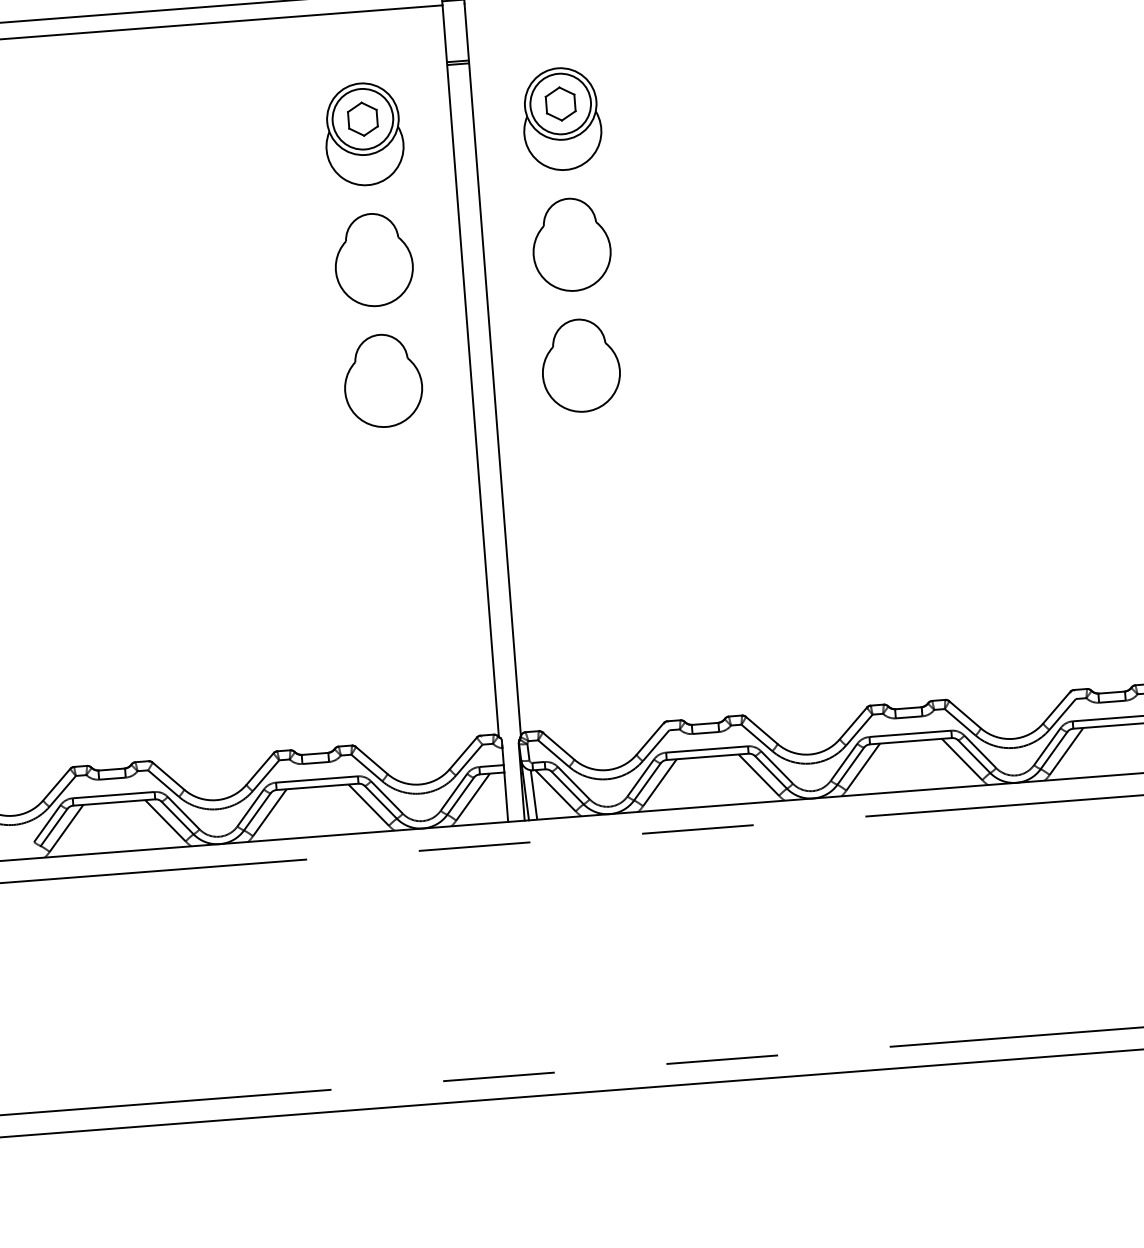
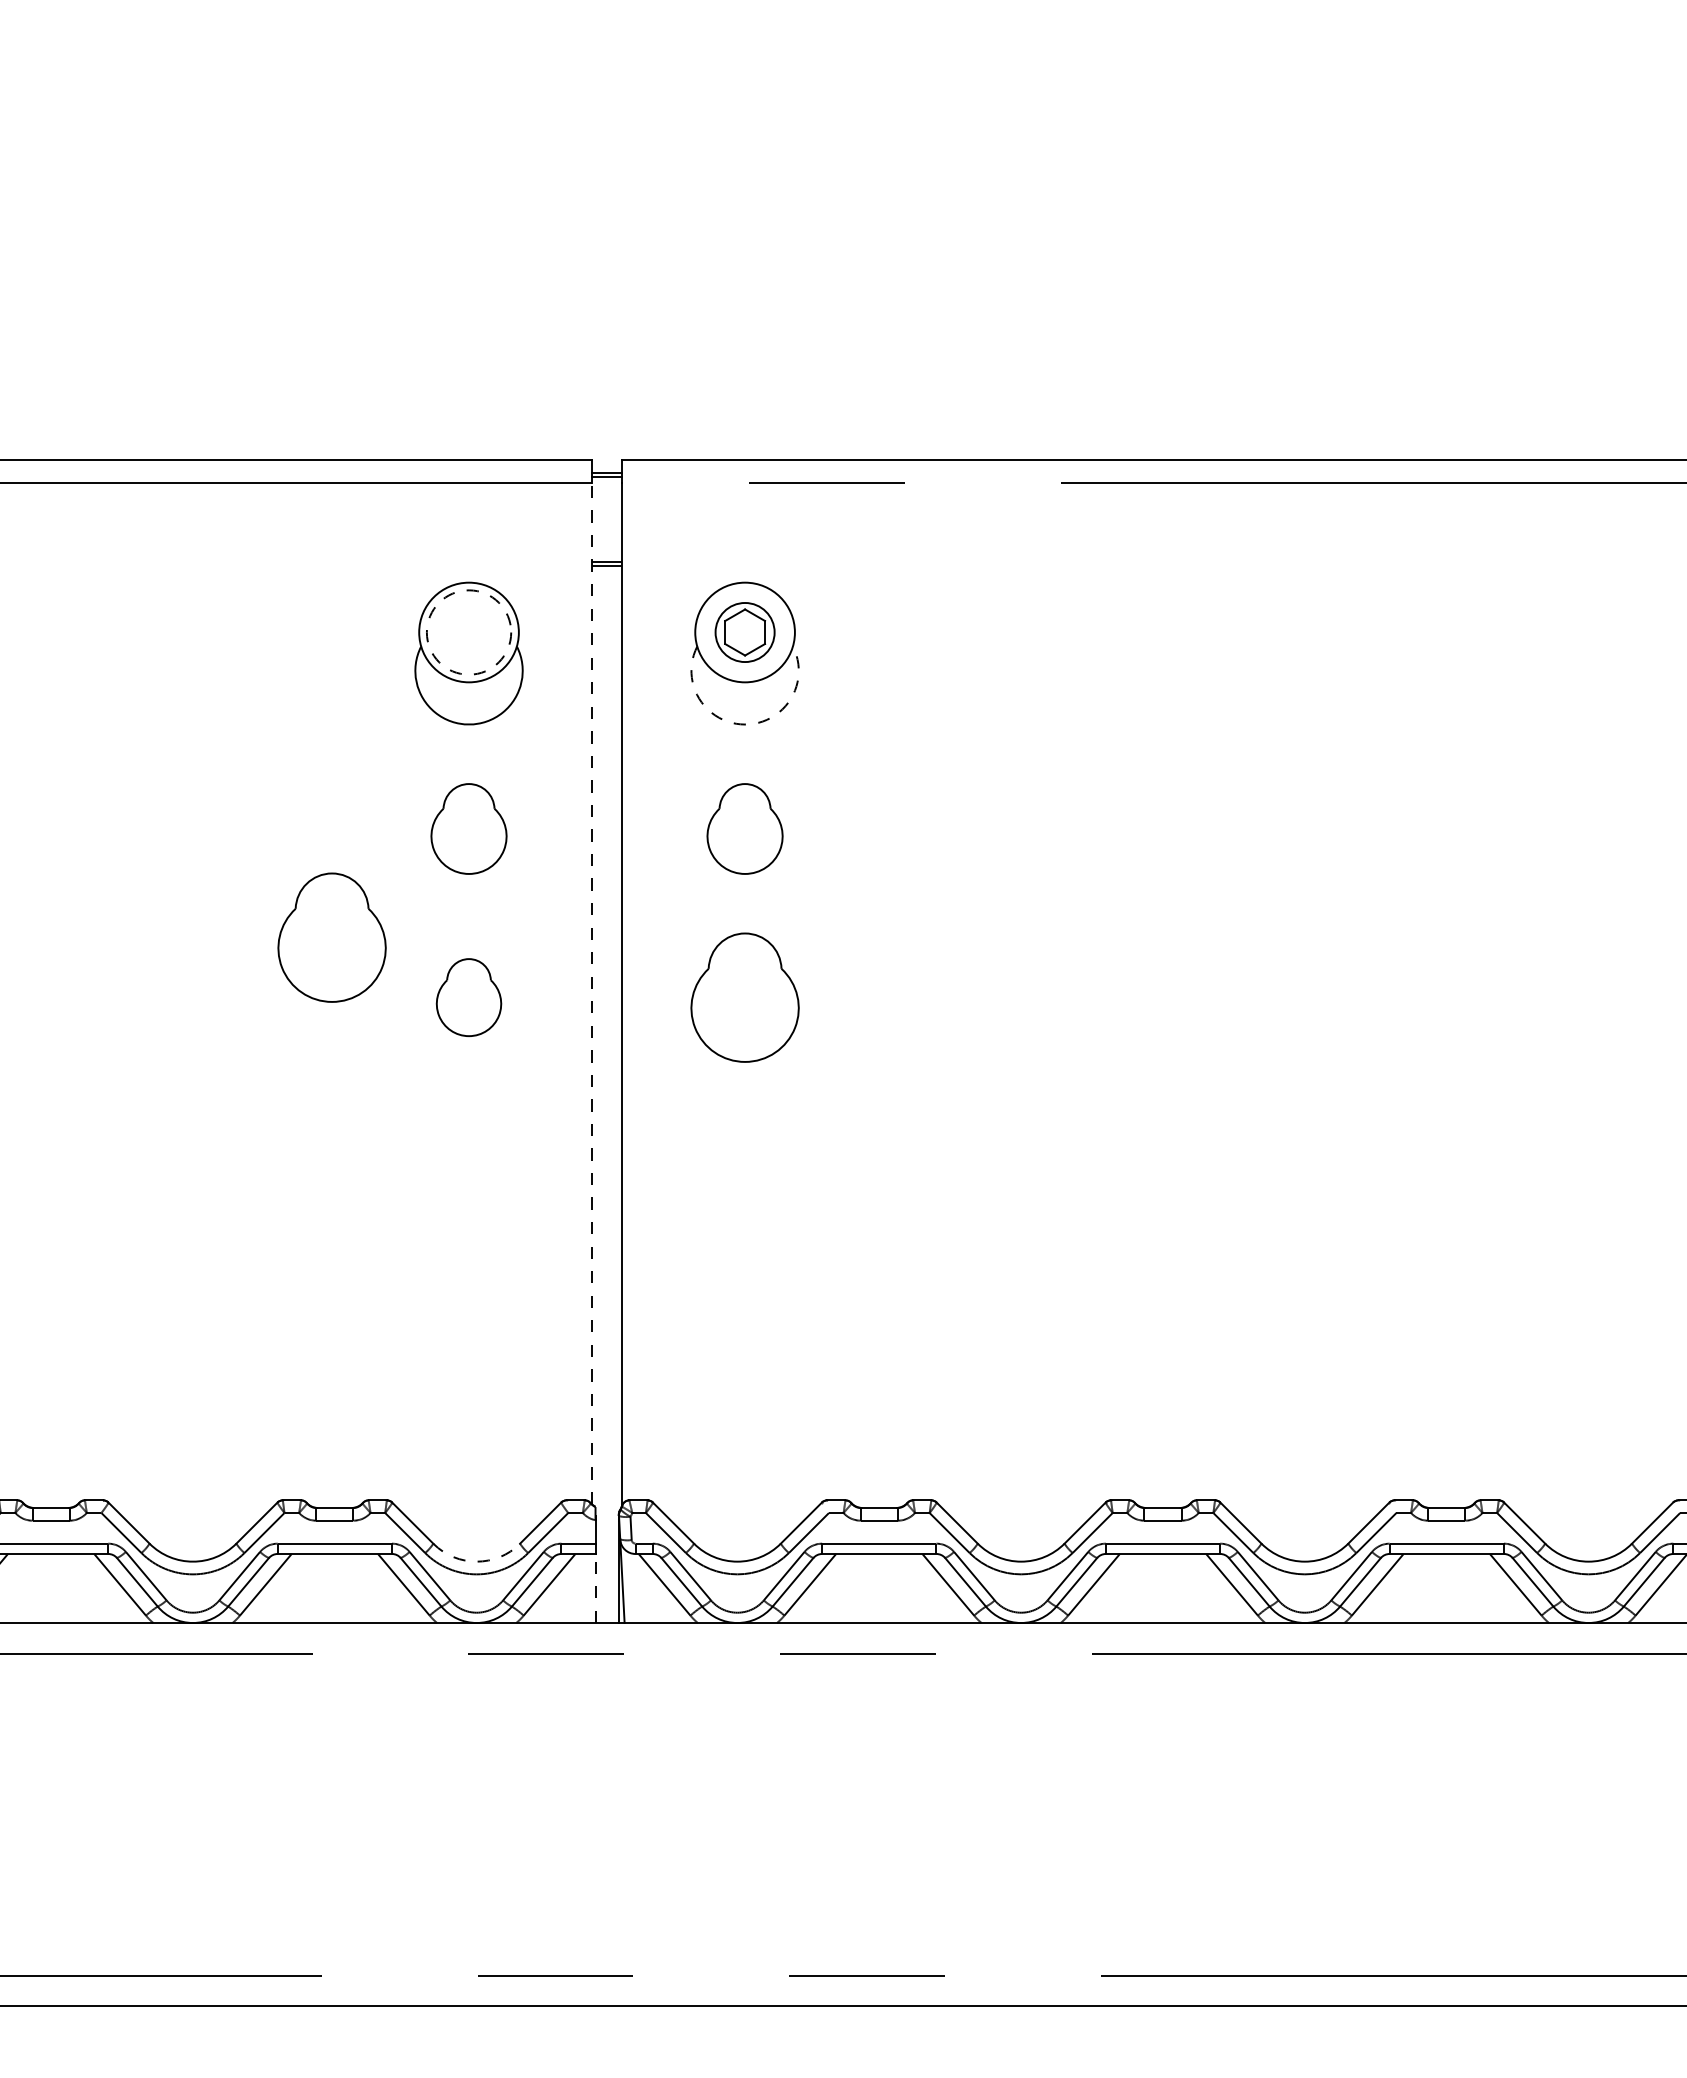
circle: (560, 104) -> (744, 632), size x0.7
circle: (362, 119) -> (468, 632), solid -> dashed
part: (362, 119) -> (468, 632), removed
arc: (566, 169) -> (745, 724), solid -> dashed
part: (571, 244) -> (744, 828), size x0.7
part: (373, 259) -> (468, 828), size x0.7
part: (281, 345) -> (331, 937), added
line: (470, 371) -> (591, 993), solid -> dashed
part: (382, 380) -> (468, 997), size x0.6
arc: (419, 784) -> (476, 1561), solid -> dashed
line: (534, 795) -> (634, 1588), removed
line: (506, 797) -> (595, 1588), solid -> dashed

